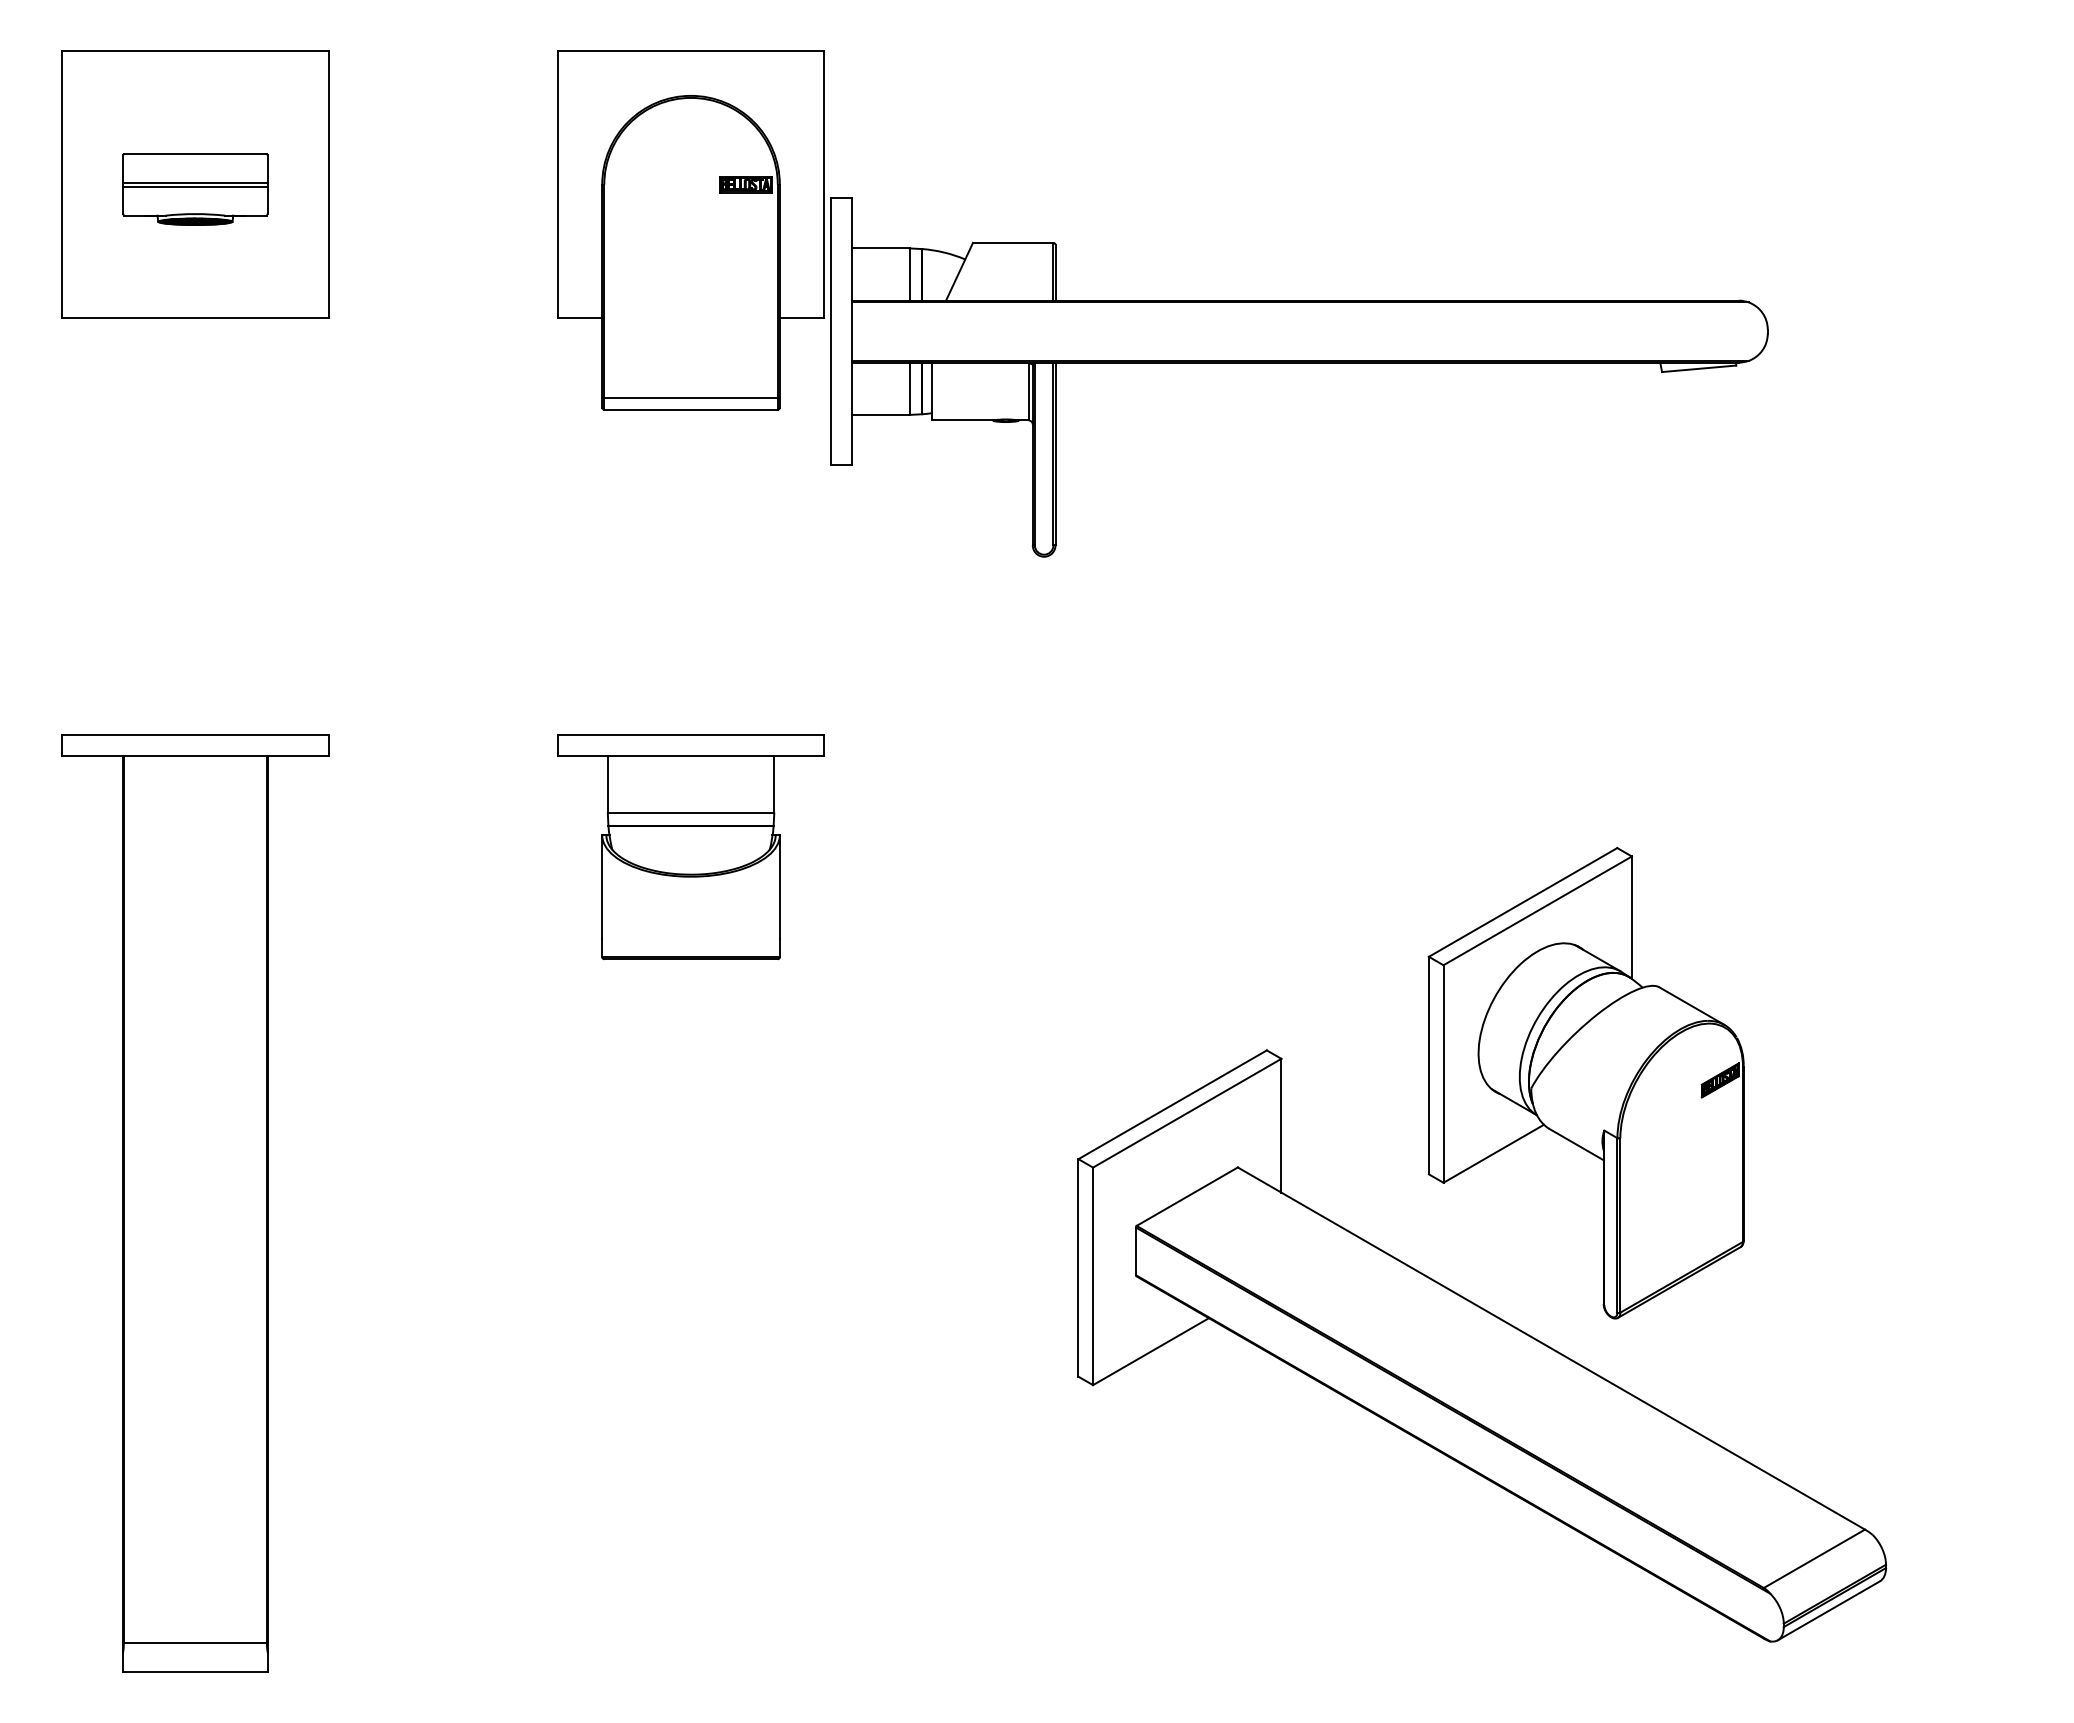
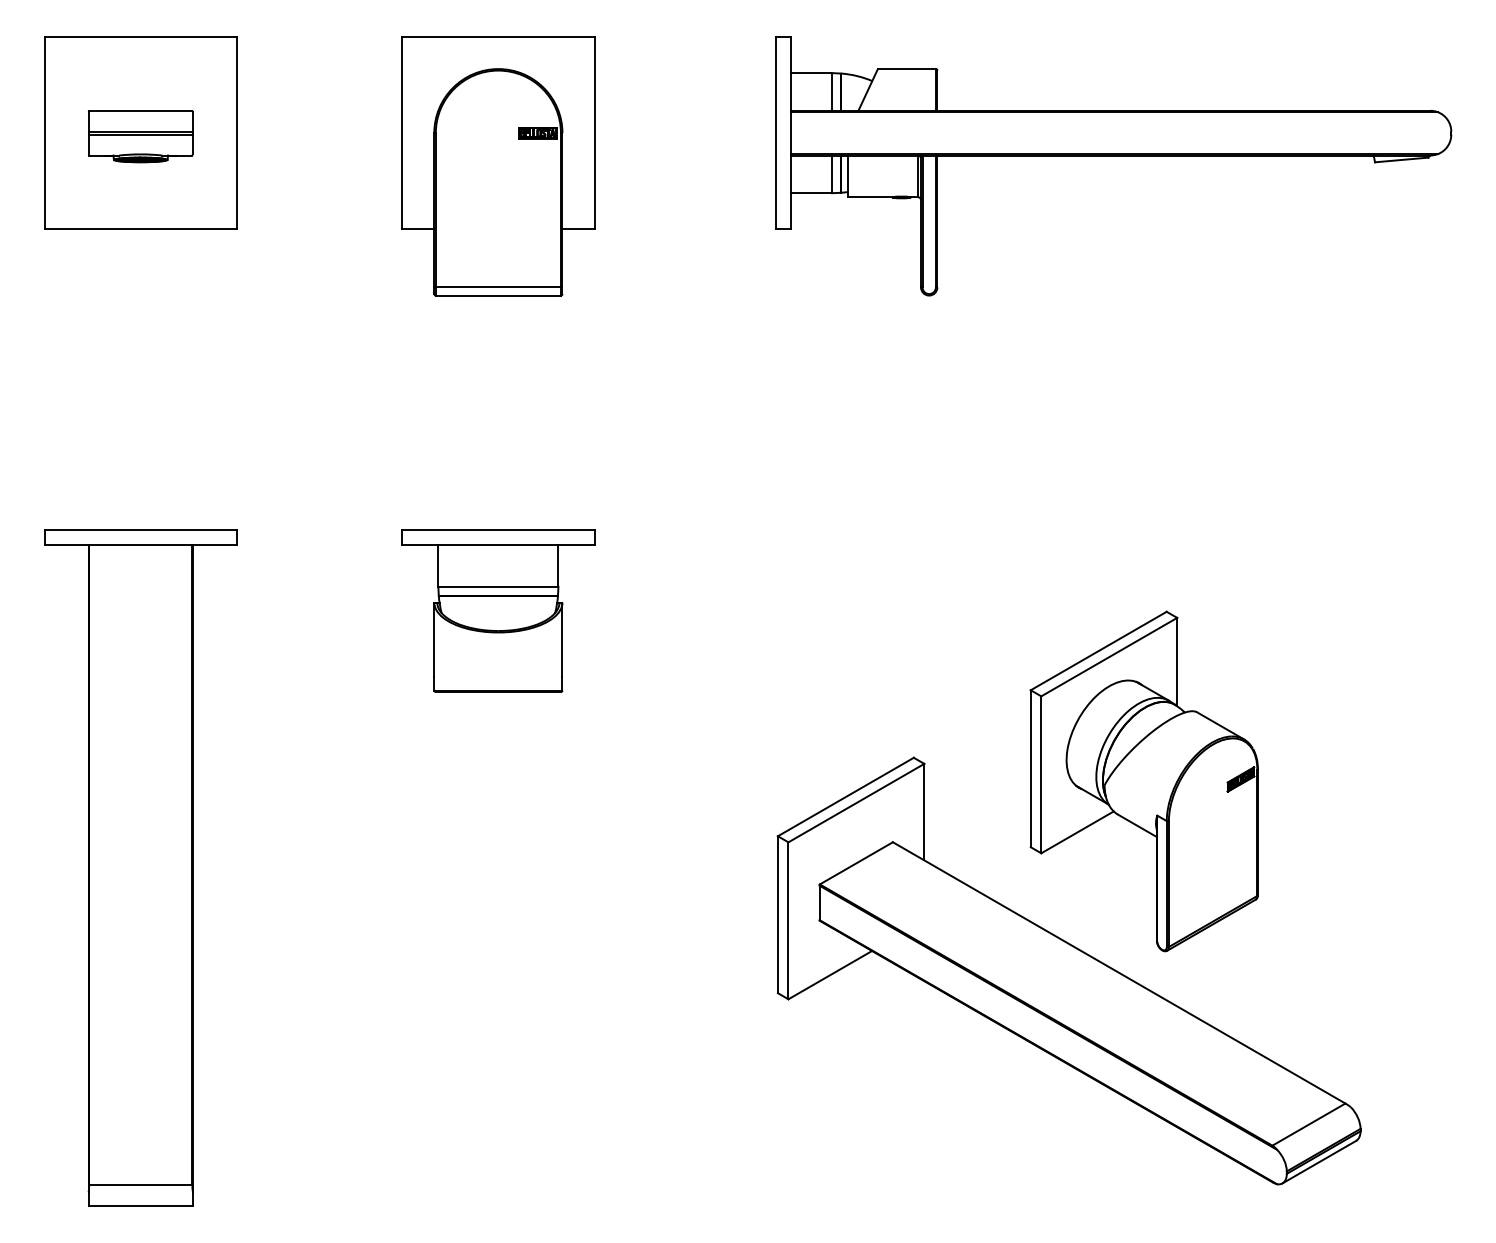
part: (1299, 363) -> (1113, 156), moved

